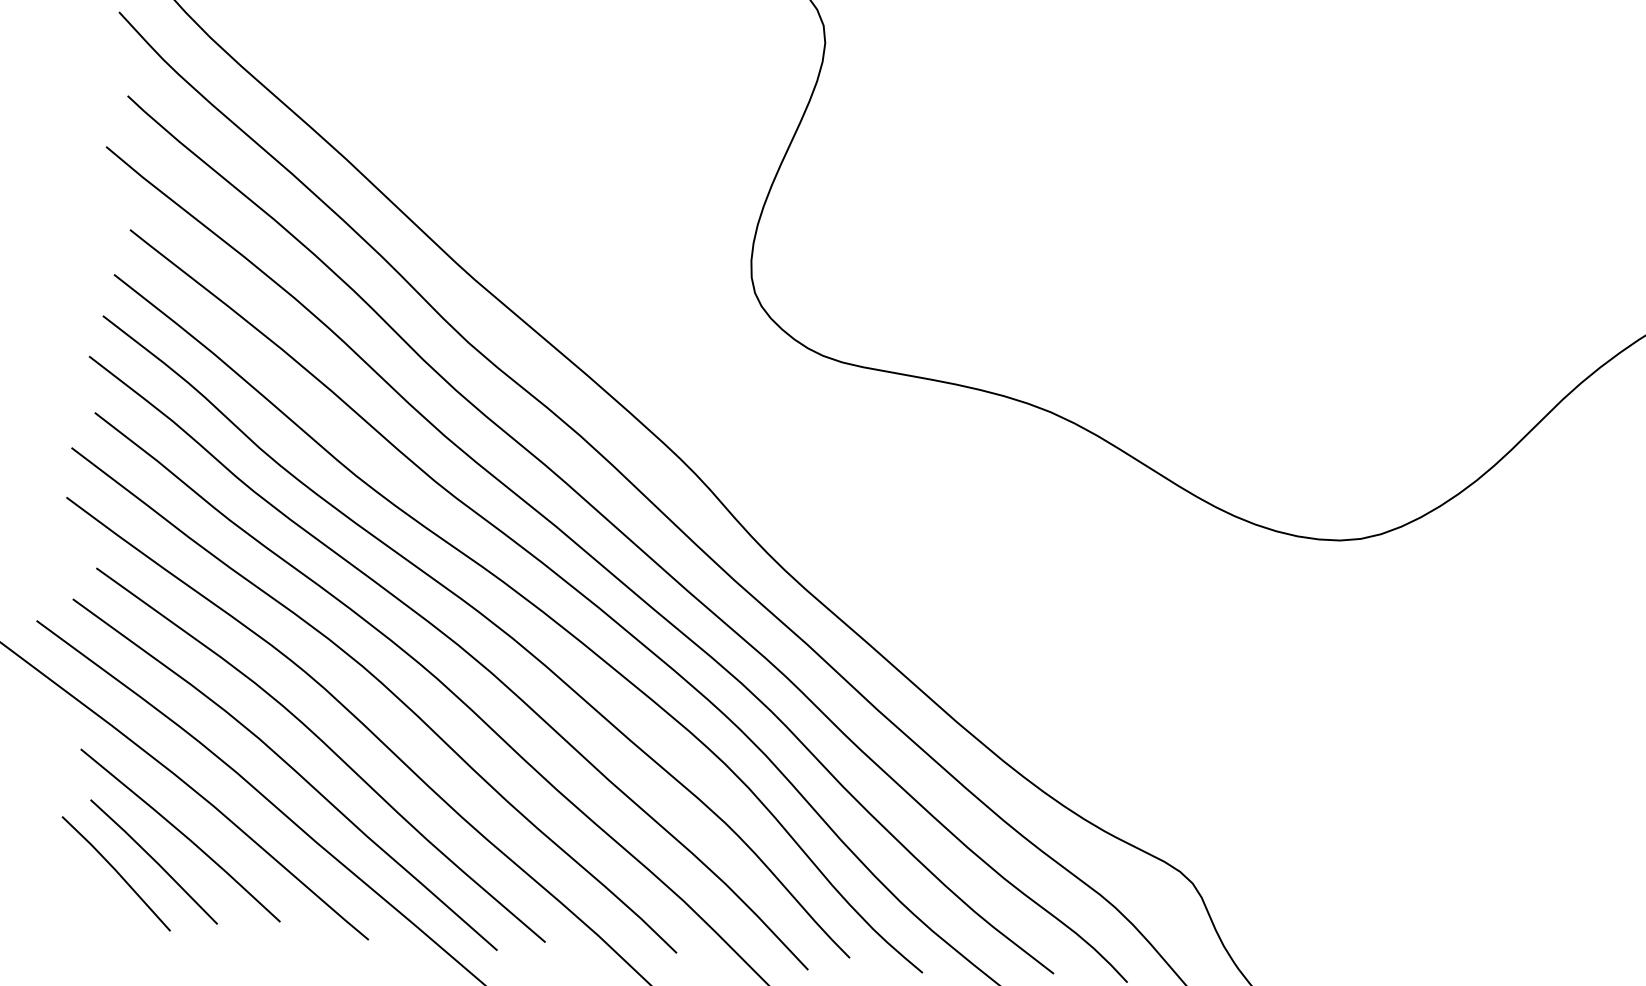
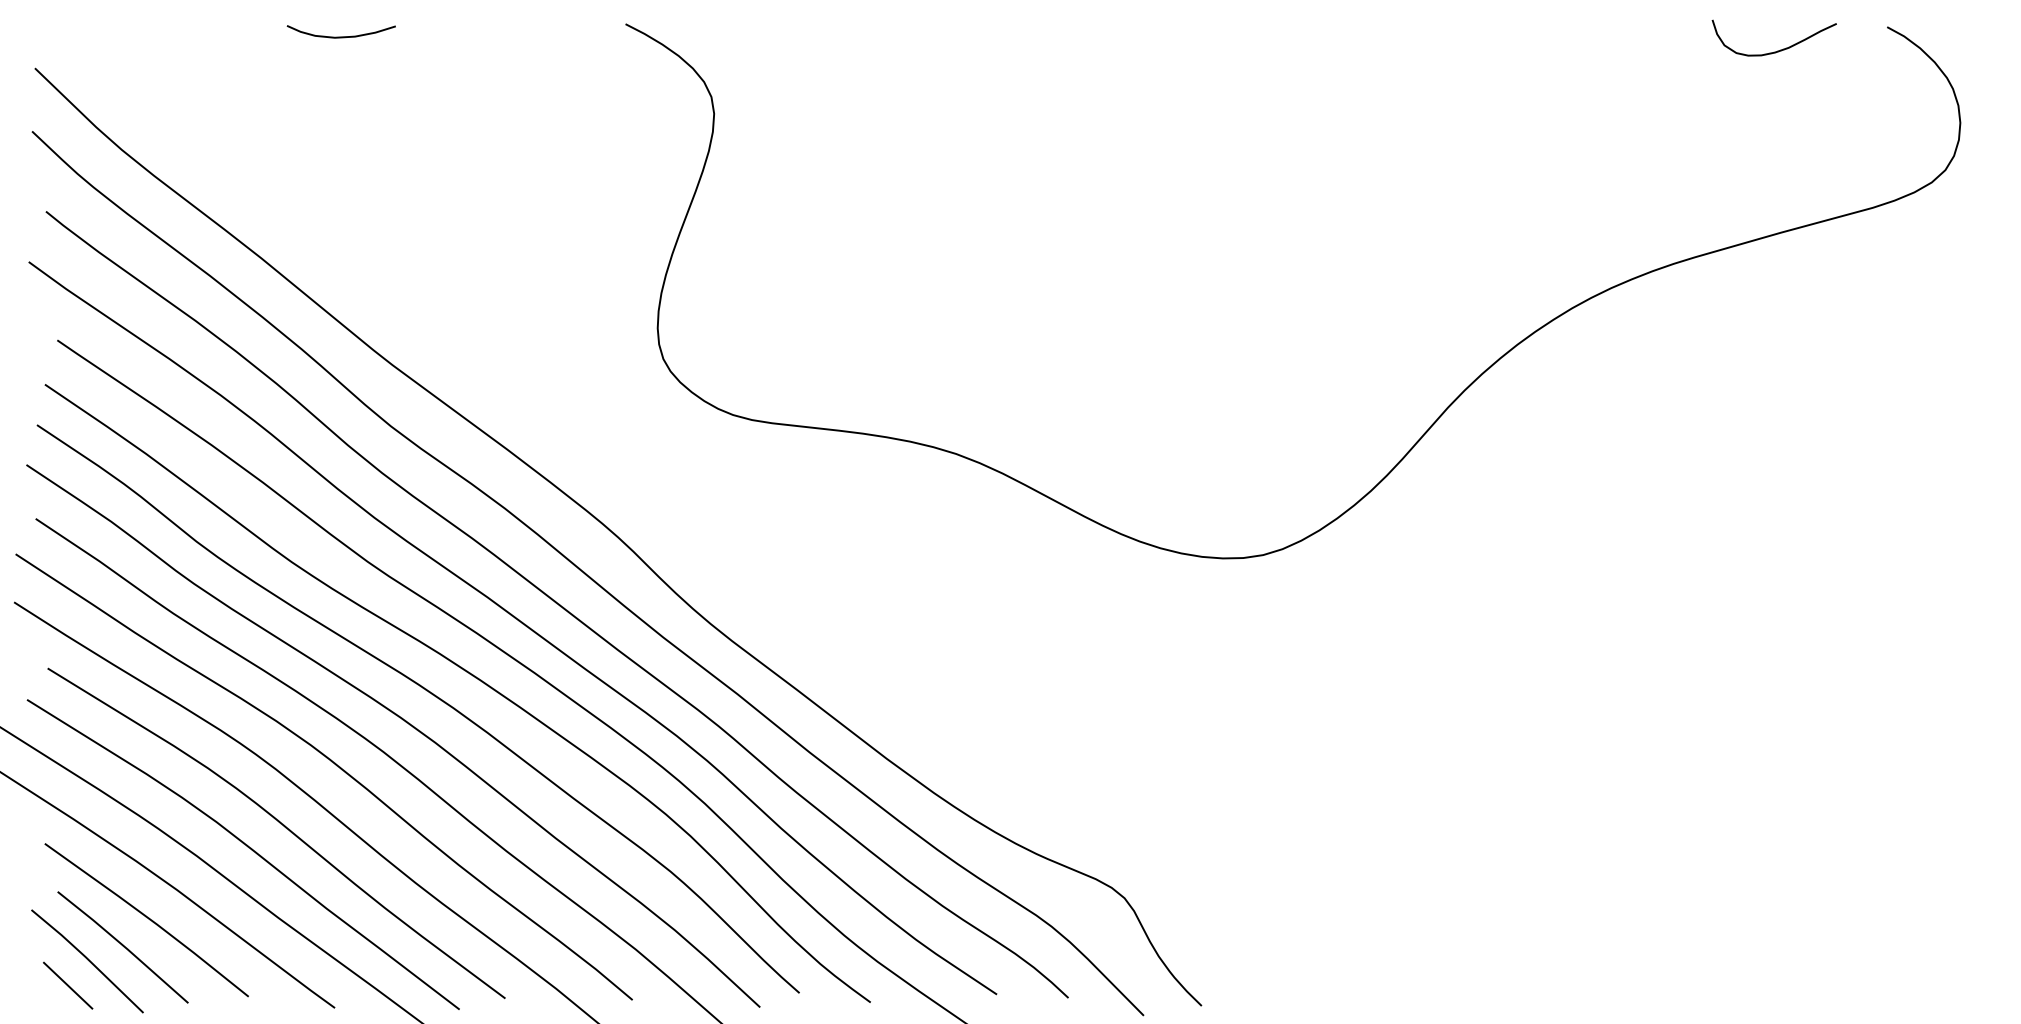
line: (94, 897) -> (68, 985), added

